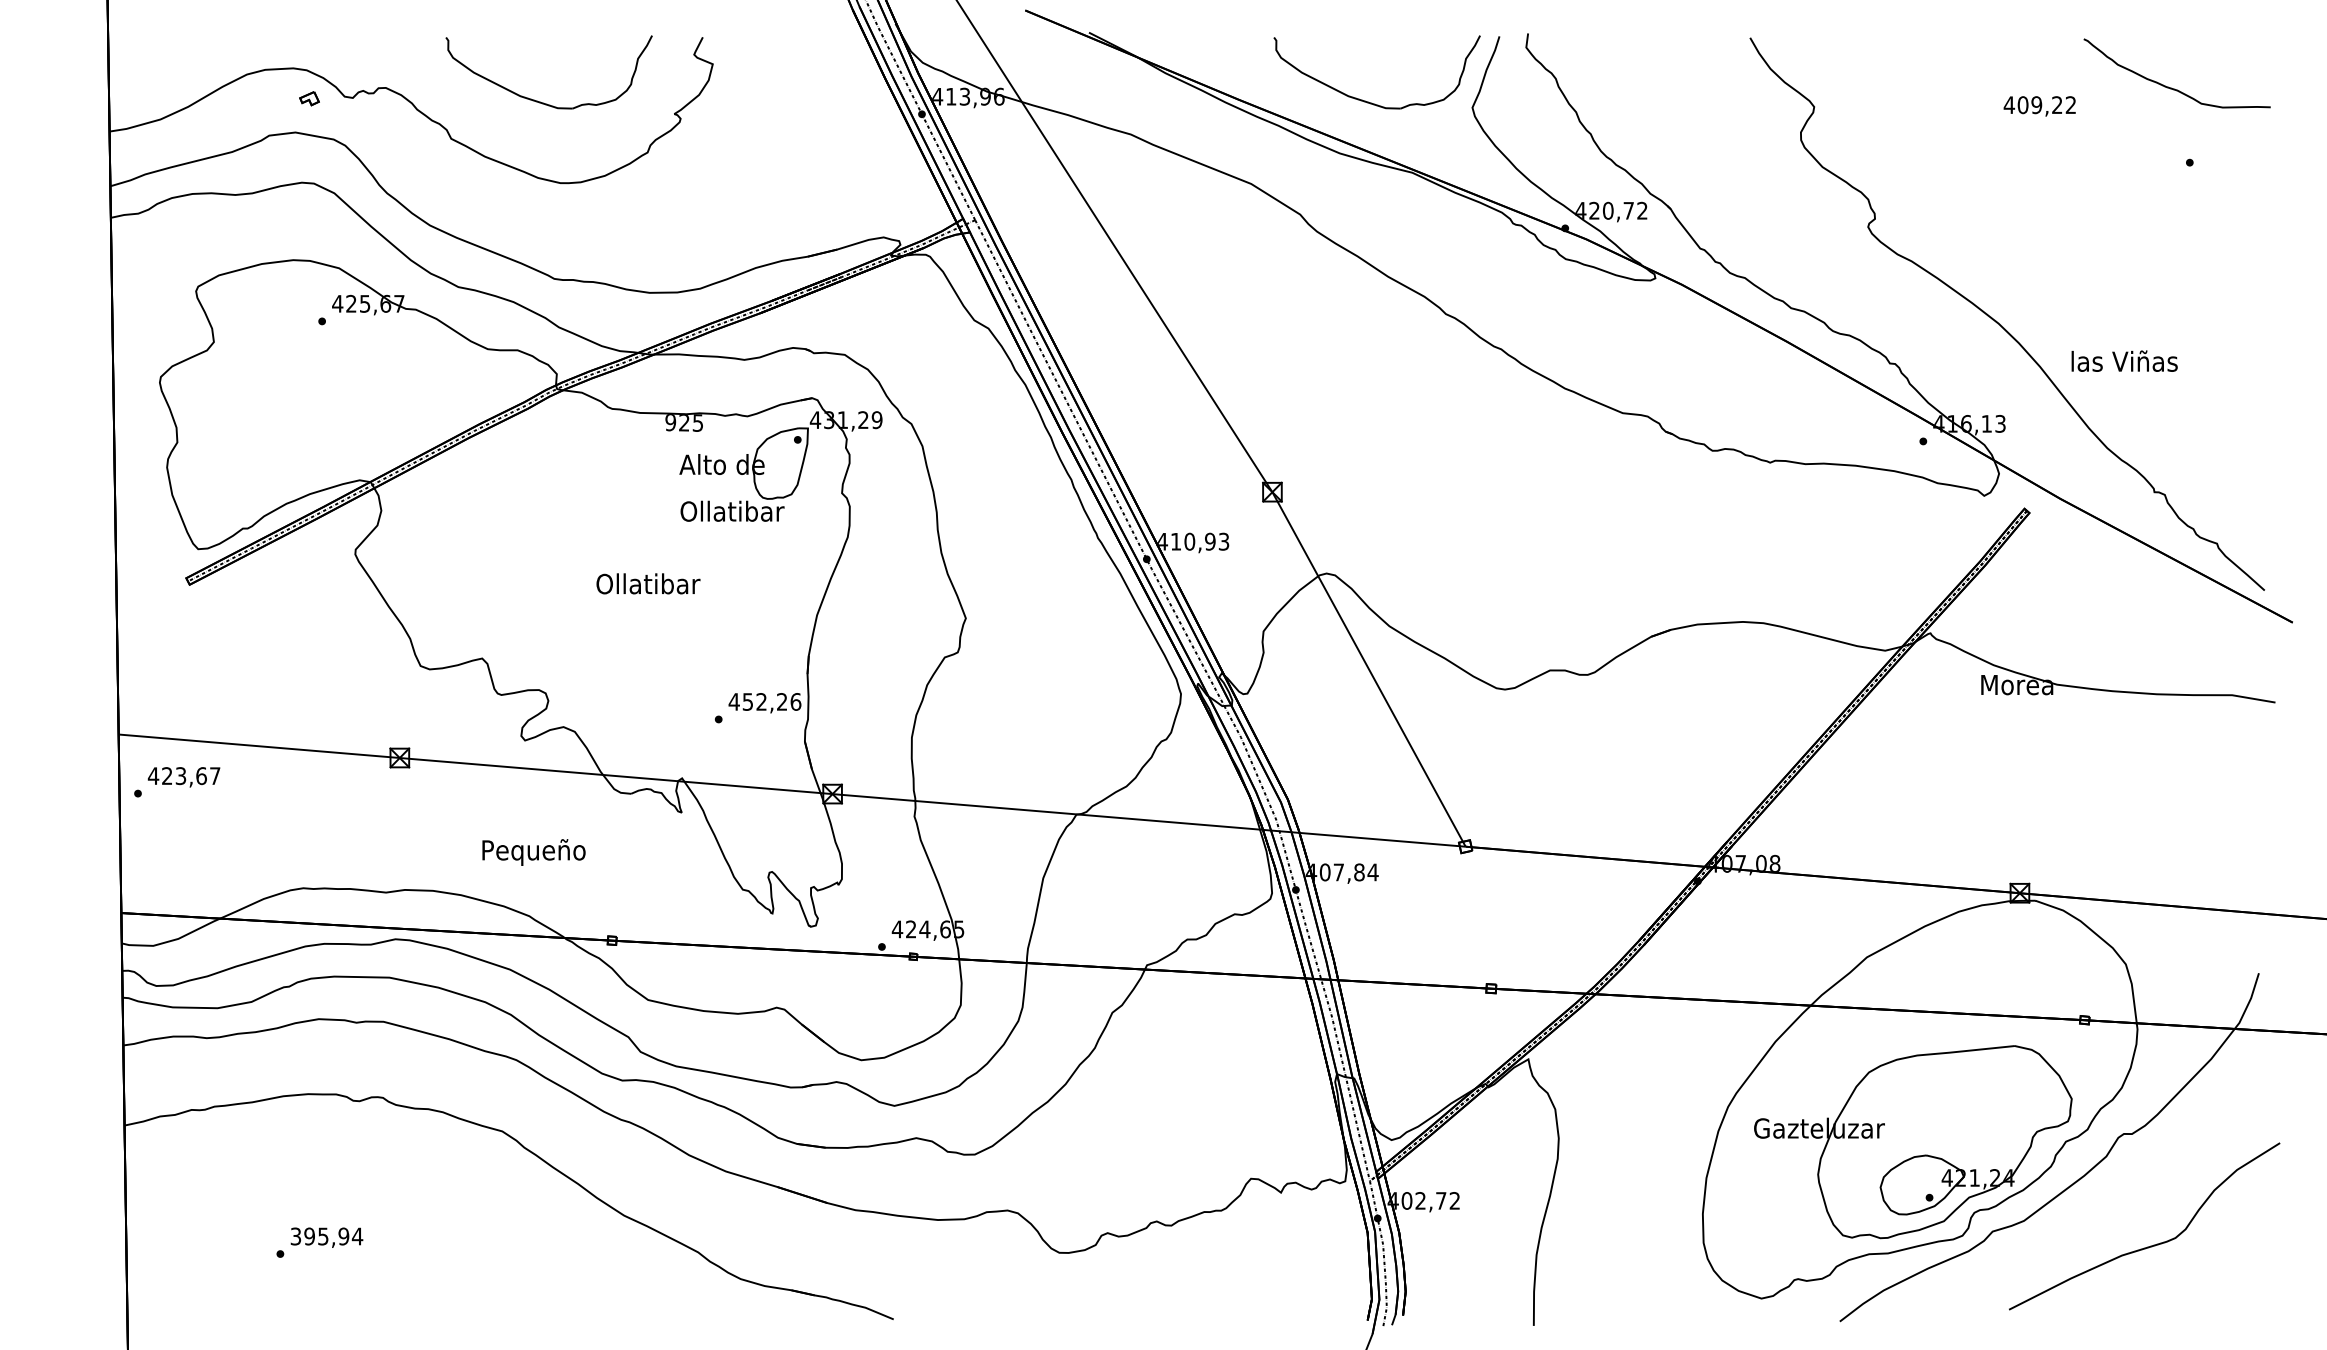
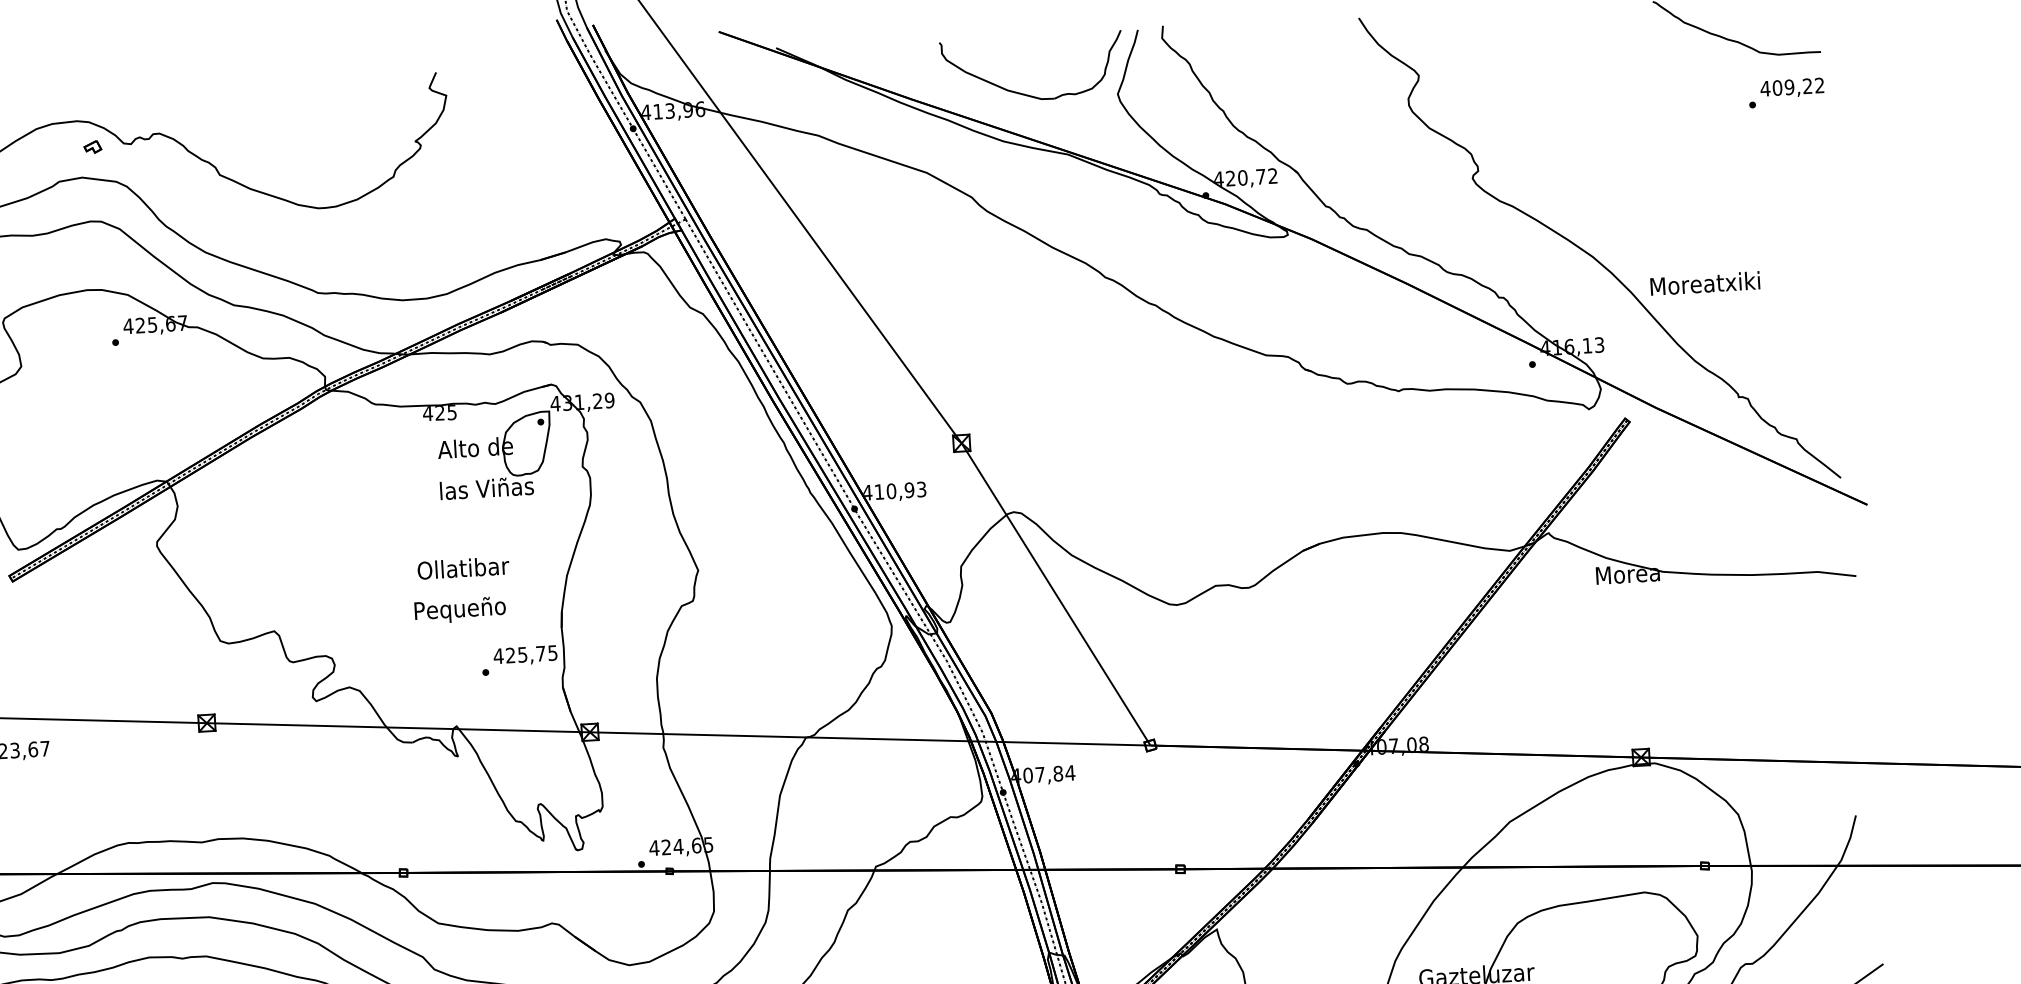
part: (537, 100) -> (293, 136), removed
text: (2039, 106) -> (1792, 88), moved
text: (2124, 360) -> (1705, 282), las Viñas -> Moreatxiki
text: (670, 422) -> (427, 413), 925 -> 425
text: (732, 510) -> (487, 487), Ollatibar -> las Viñas
text: (648, 583) -> (463, 567), moved
text: (771, 701) -> (531, 653), 452,26 -> 425,75
text: (533, 852) -> (459, 610), moved

